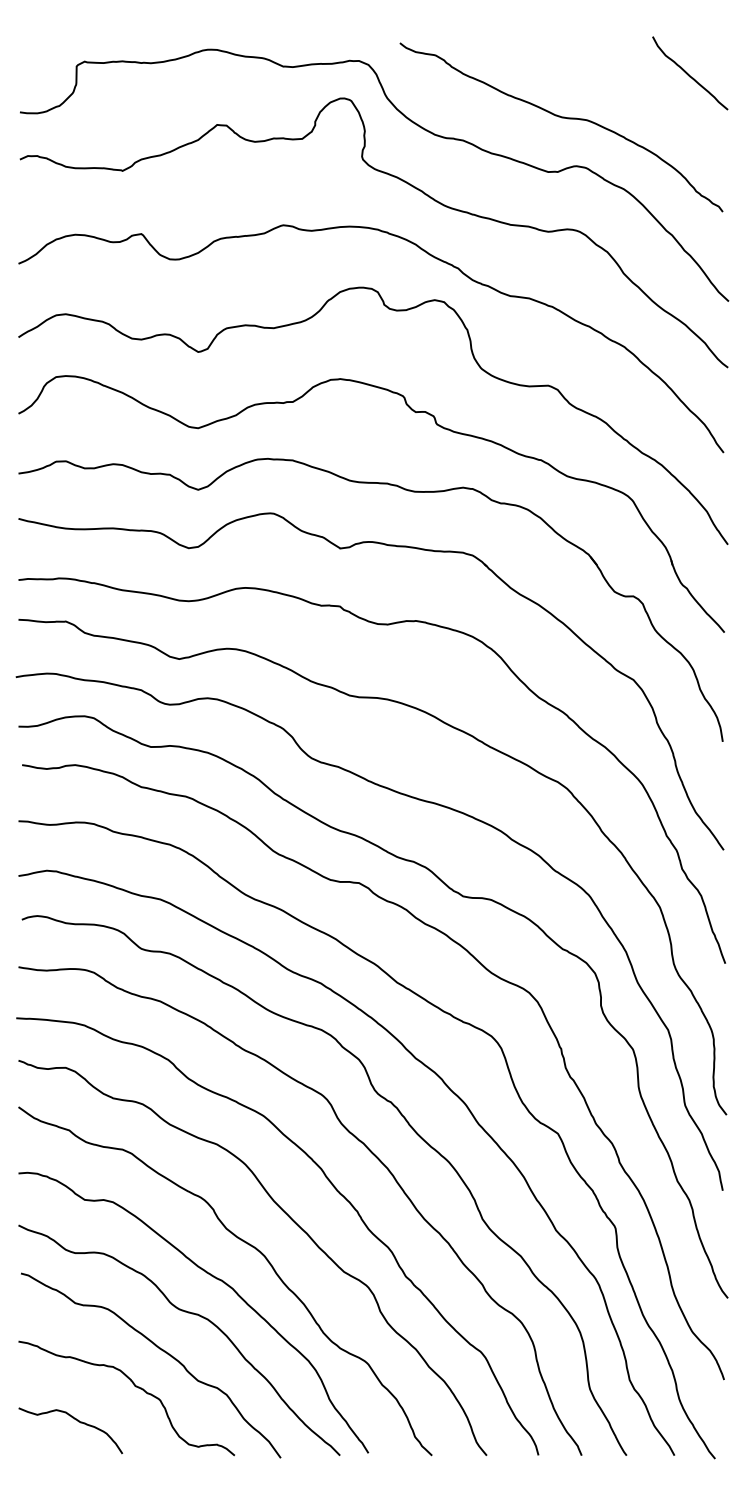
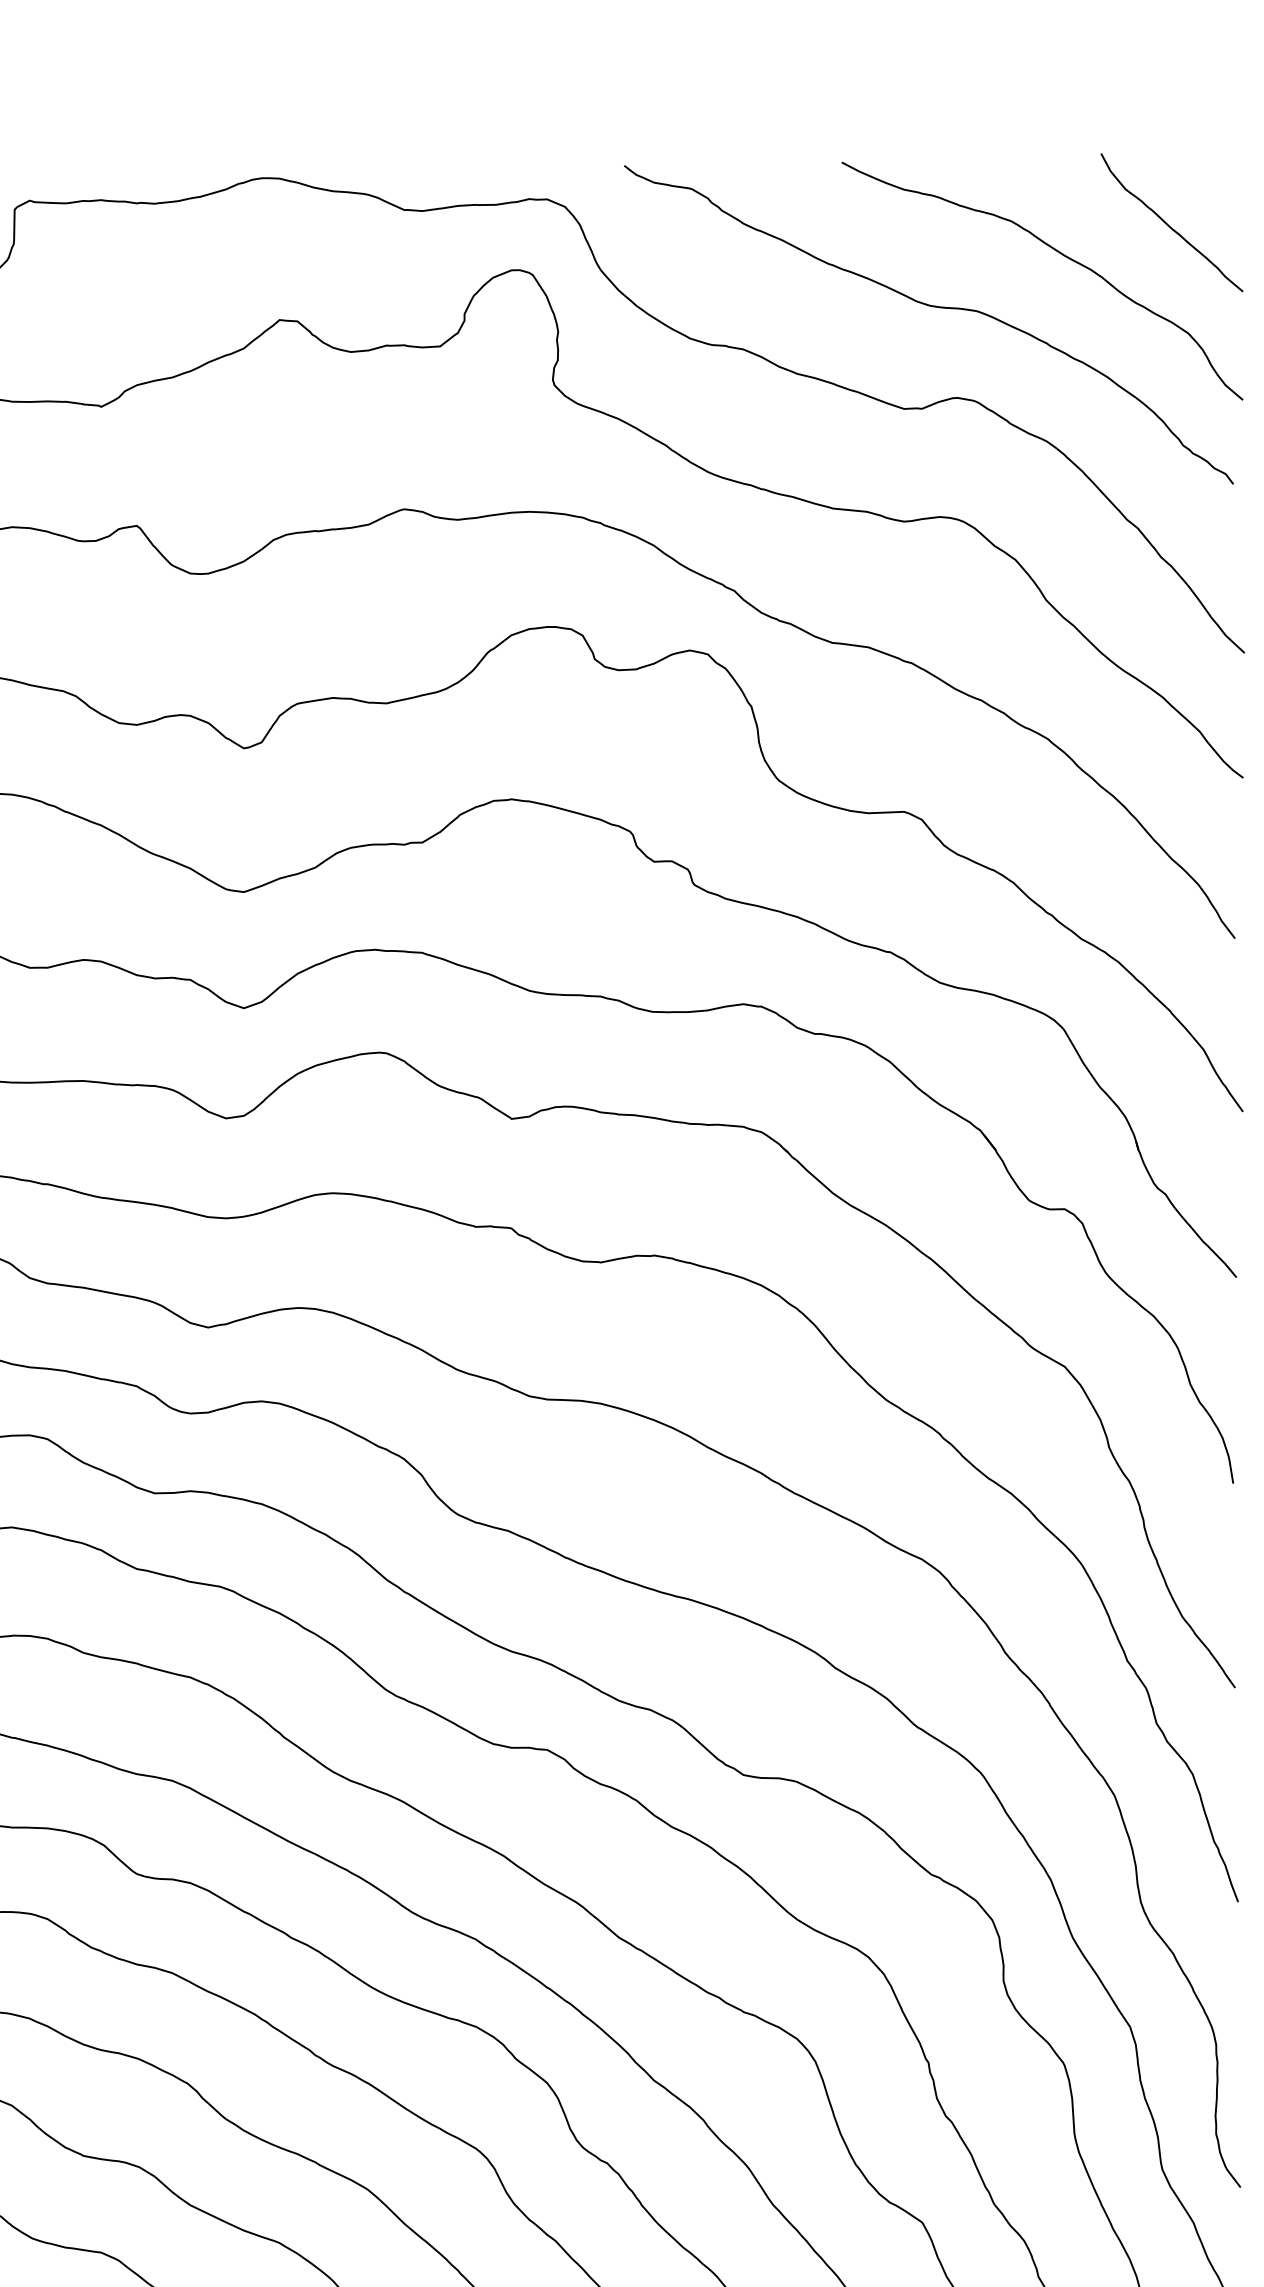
curve: (629, 89) -> (1057, 253), added

